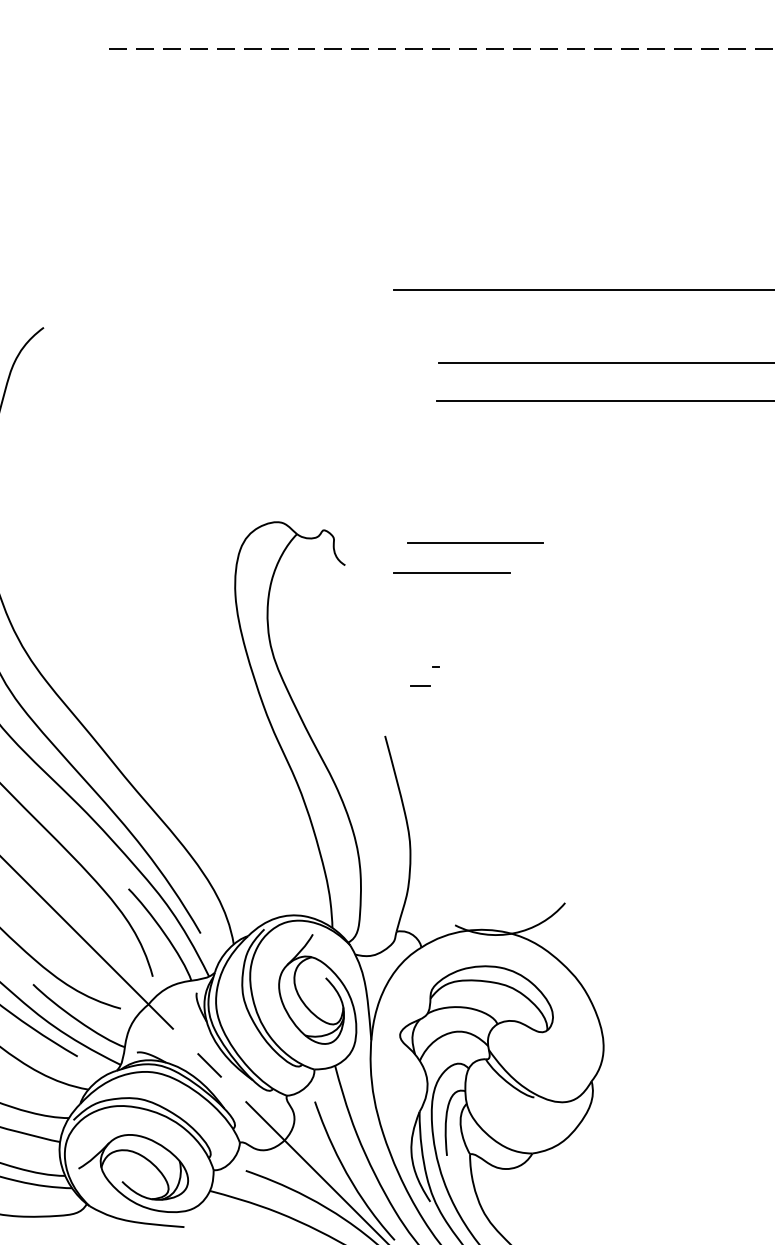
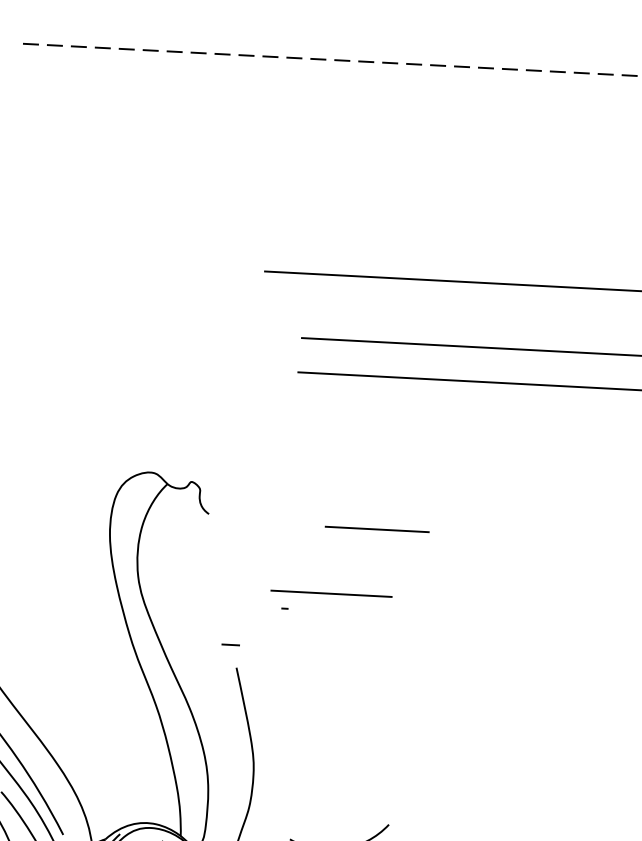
line: (475, 542) -> (331, 593), moved
line: (451, 572) -> (377, 529), moved
line: (420, 685) -> (230, 644), moved

